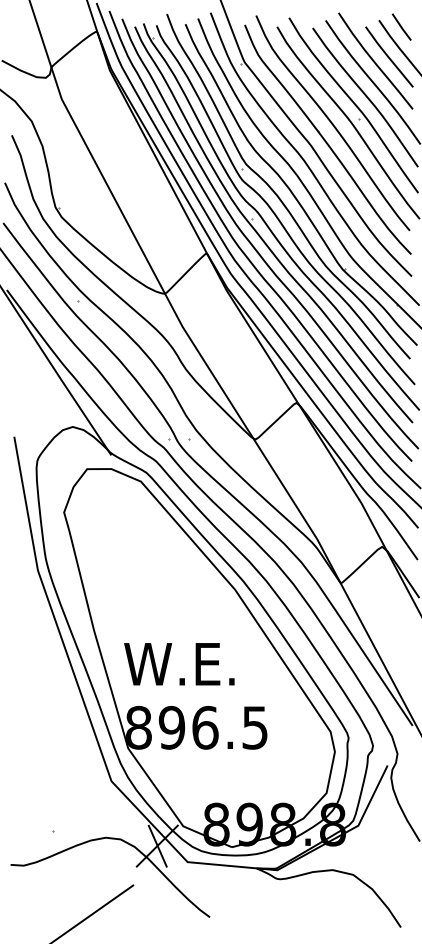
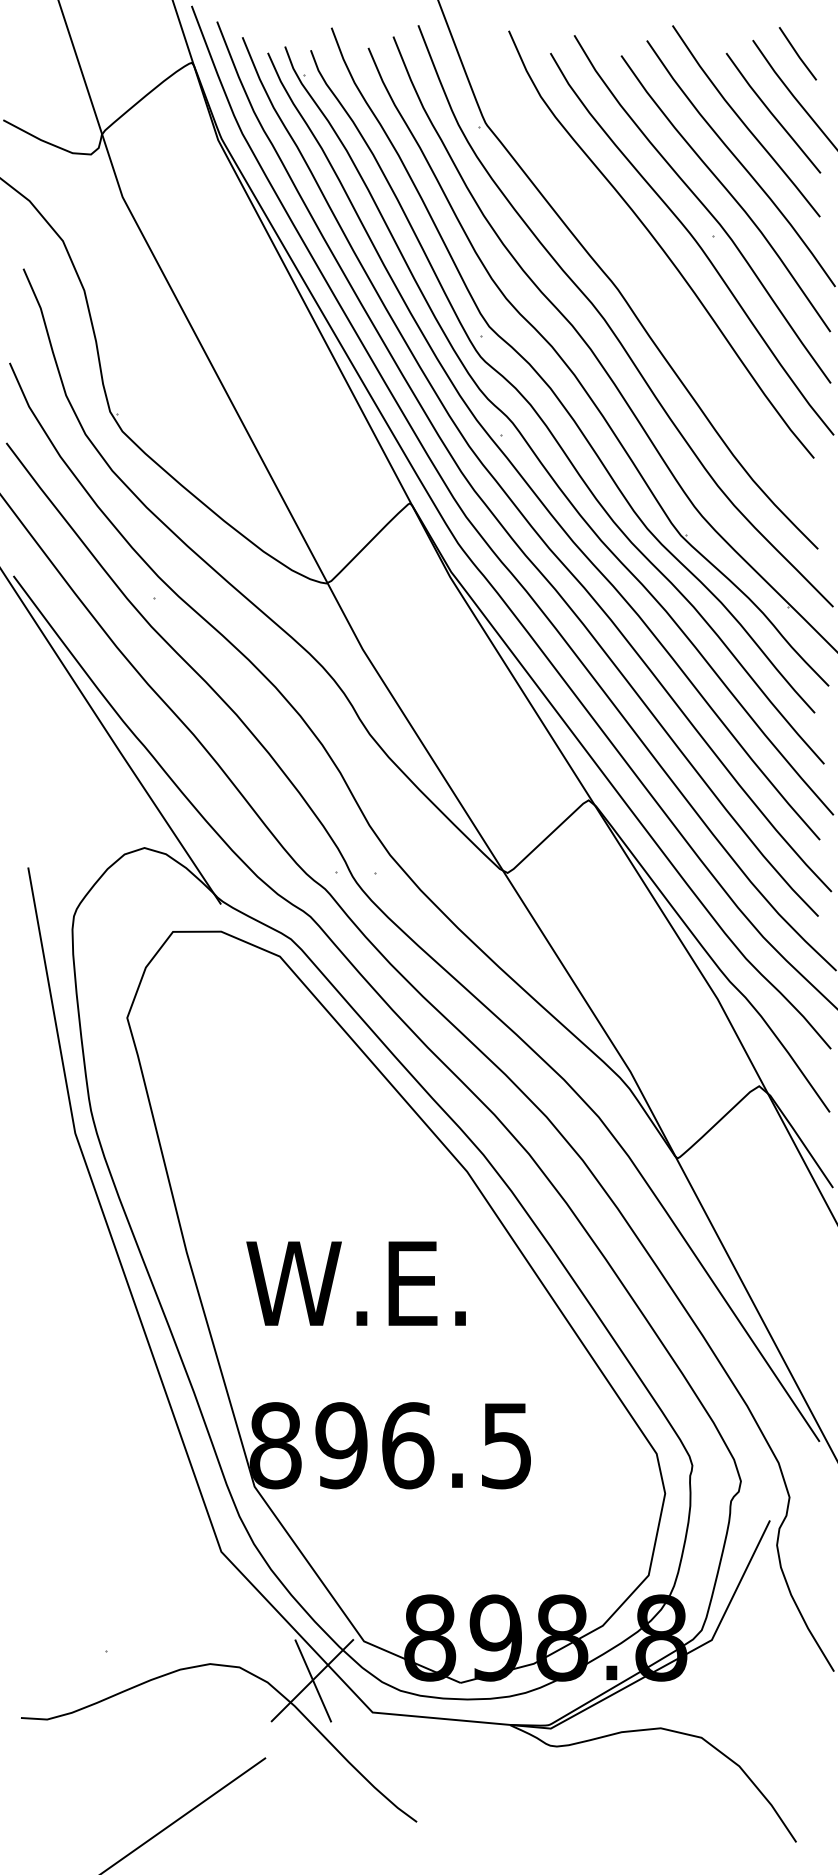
part: (327, 139) -> (650, 276), removed
text: (179, 664) -> (356, 1284), moved

